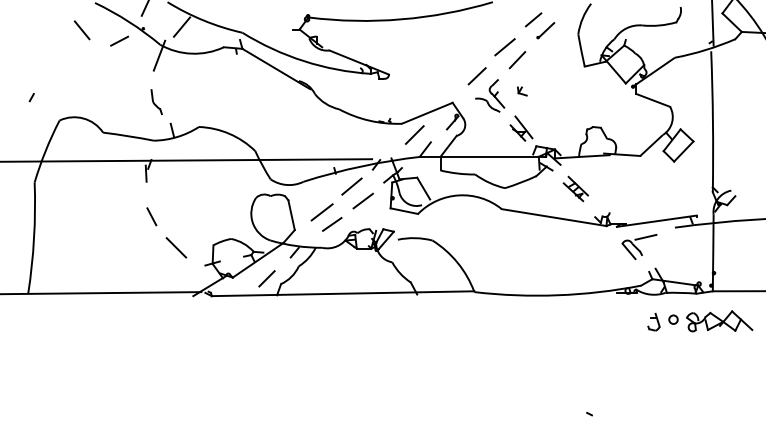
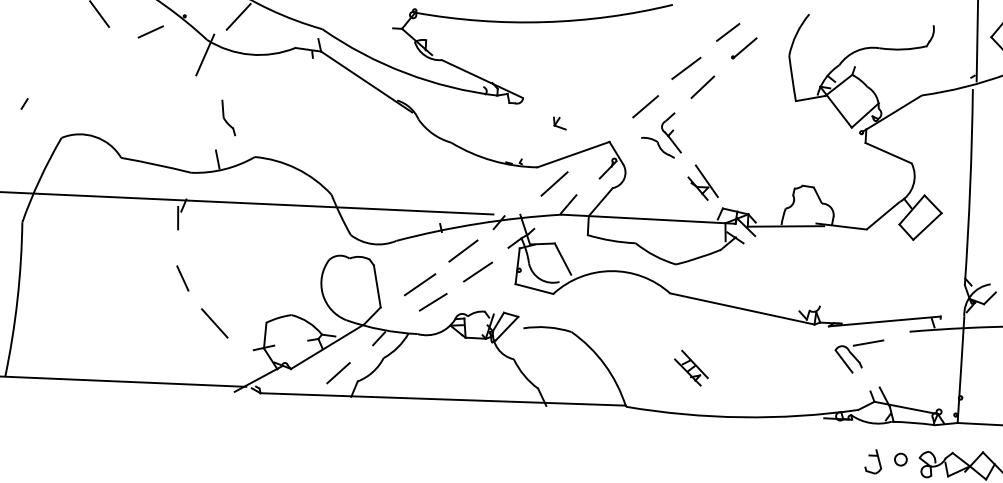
part: (522, 91) -> (560, 123), moved
part: (156, 102) -> (228, 118), moved
part: (575, 188) -> (690, 367), moved

